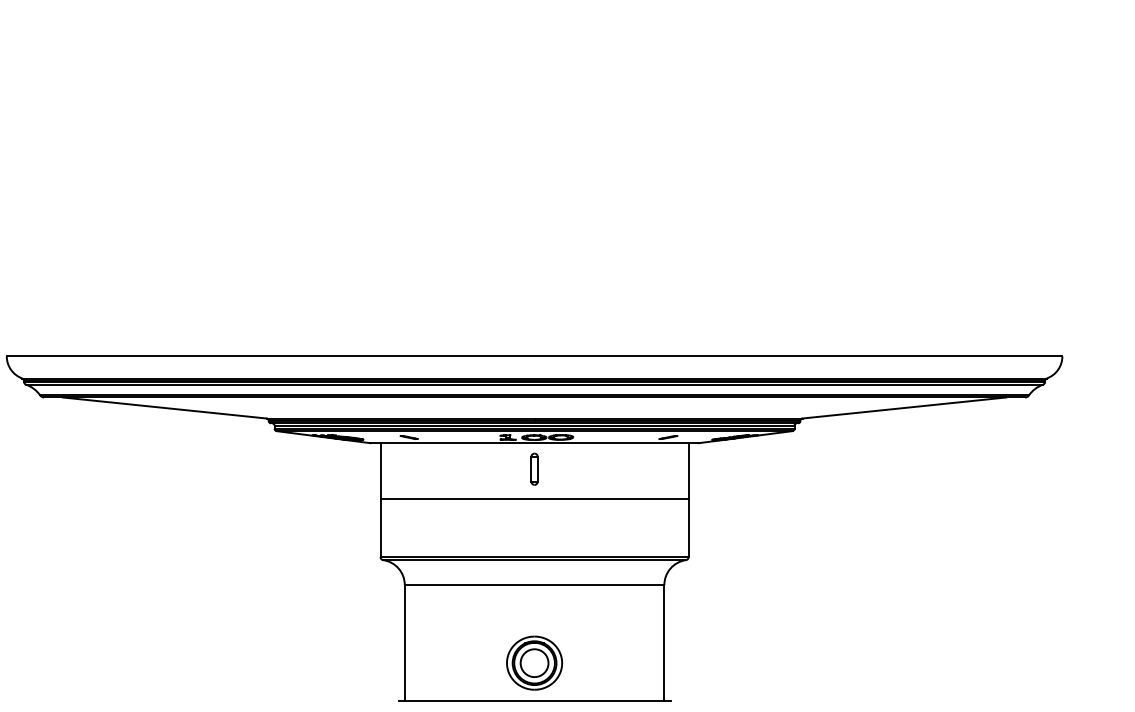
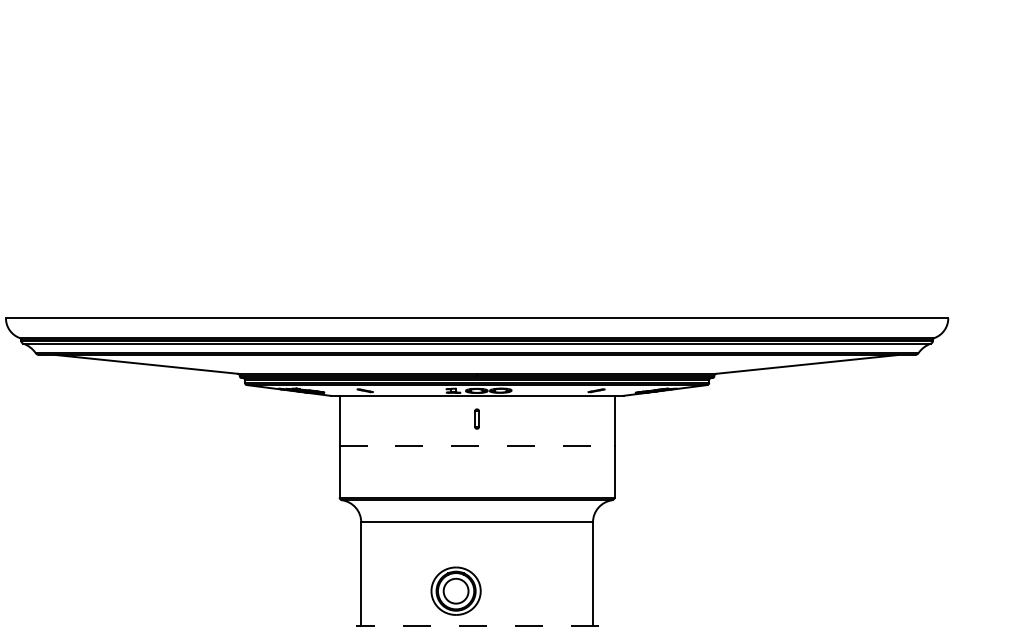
part: (533, 468) -> (476, 418), size x0.7
line: (535, 498) -> (477, 445), solid -> dashed
part: (533, 662) -> (455, 590), moved
line: (533, 700) -> (476, 625), solid -> dashed

